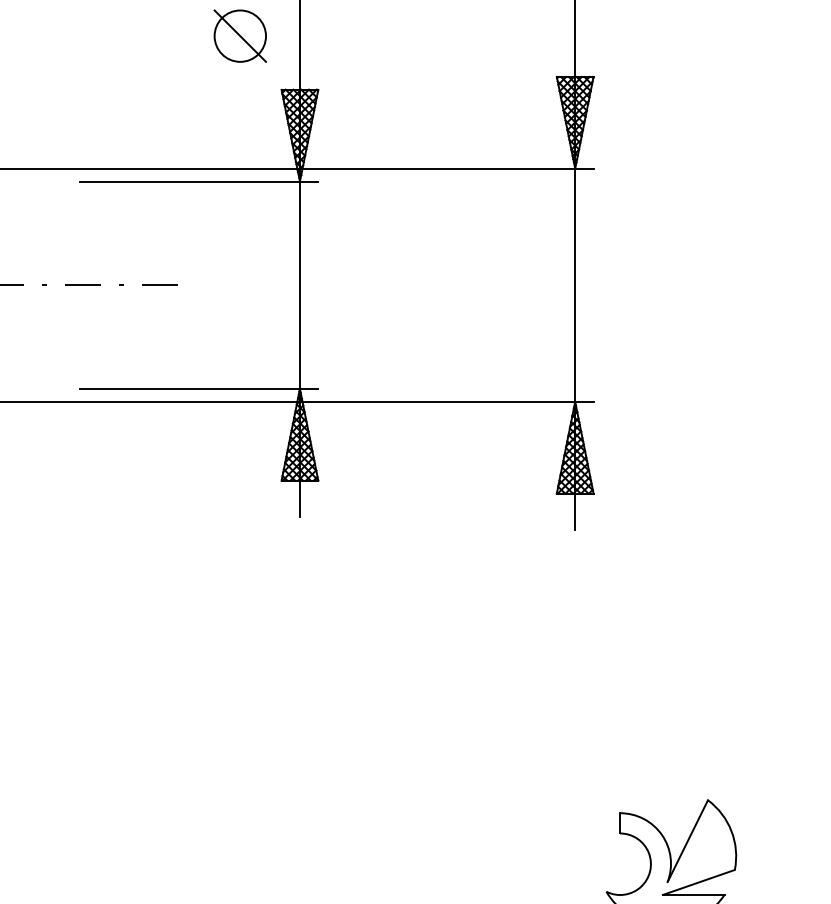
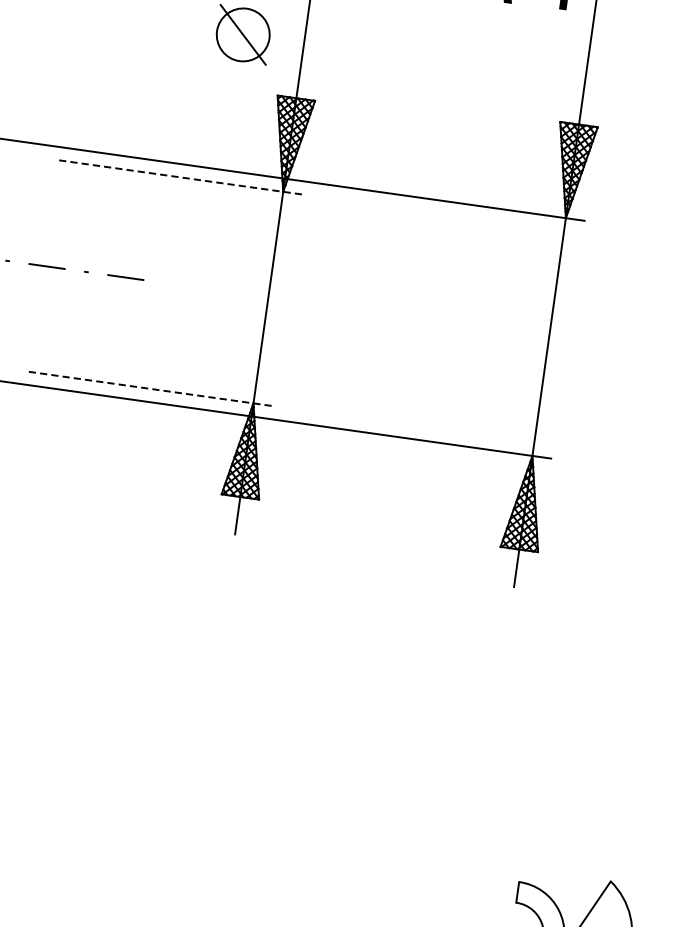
line: (198, 181) -> (179, 177), solid -> dashed
line: (199, 388) -> (151, 388), solid -> dashed

